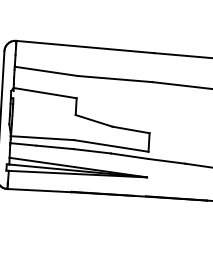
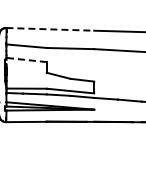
line: (85, 47) -> (50, 29), solid -> dashed
line: (45, 92) -> (26, 59), solid -> dashed

